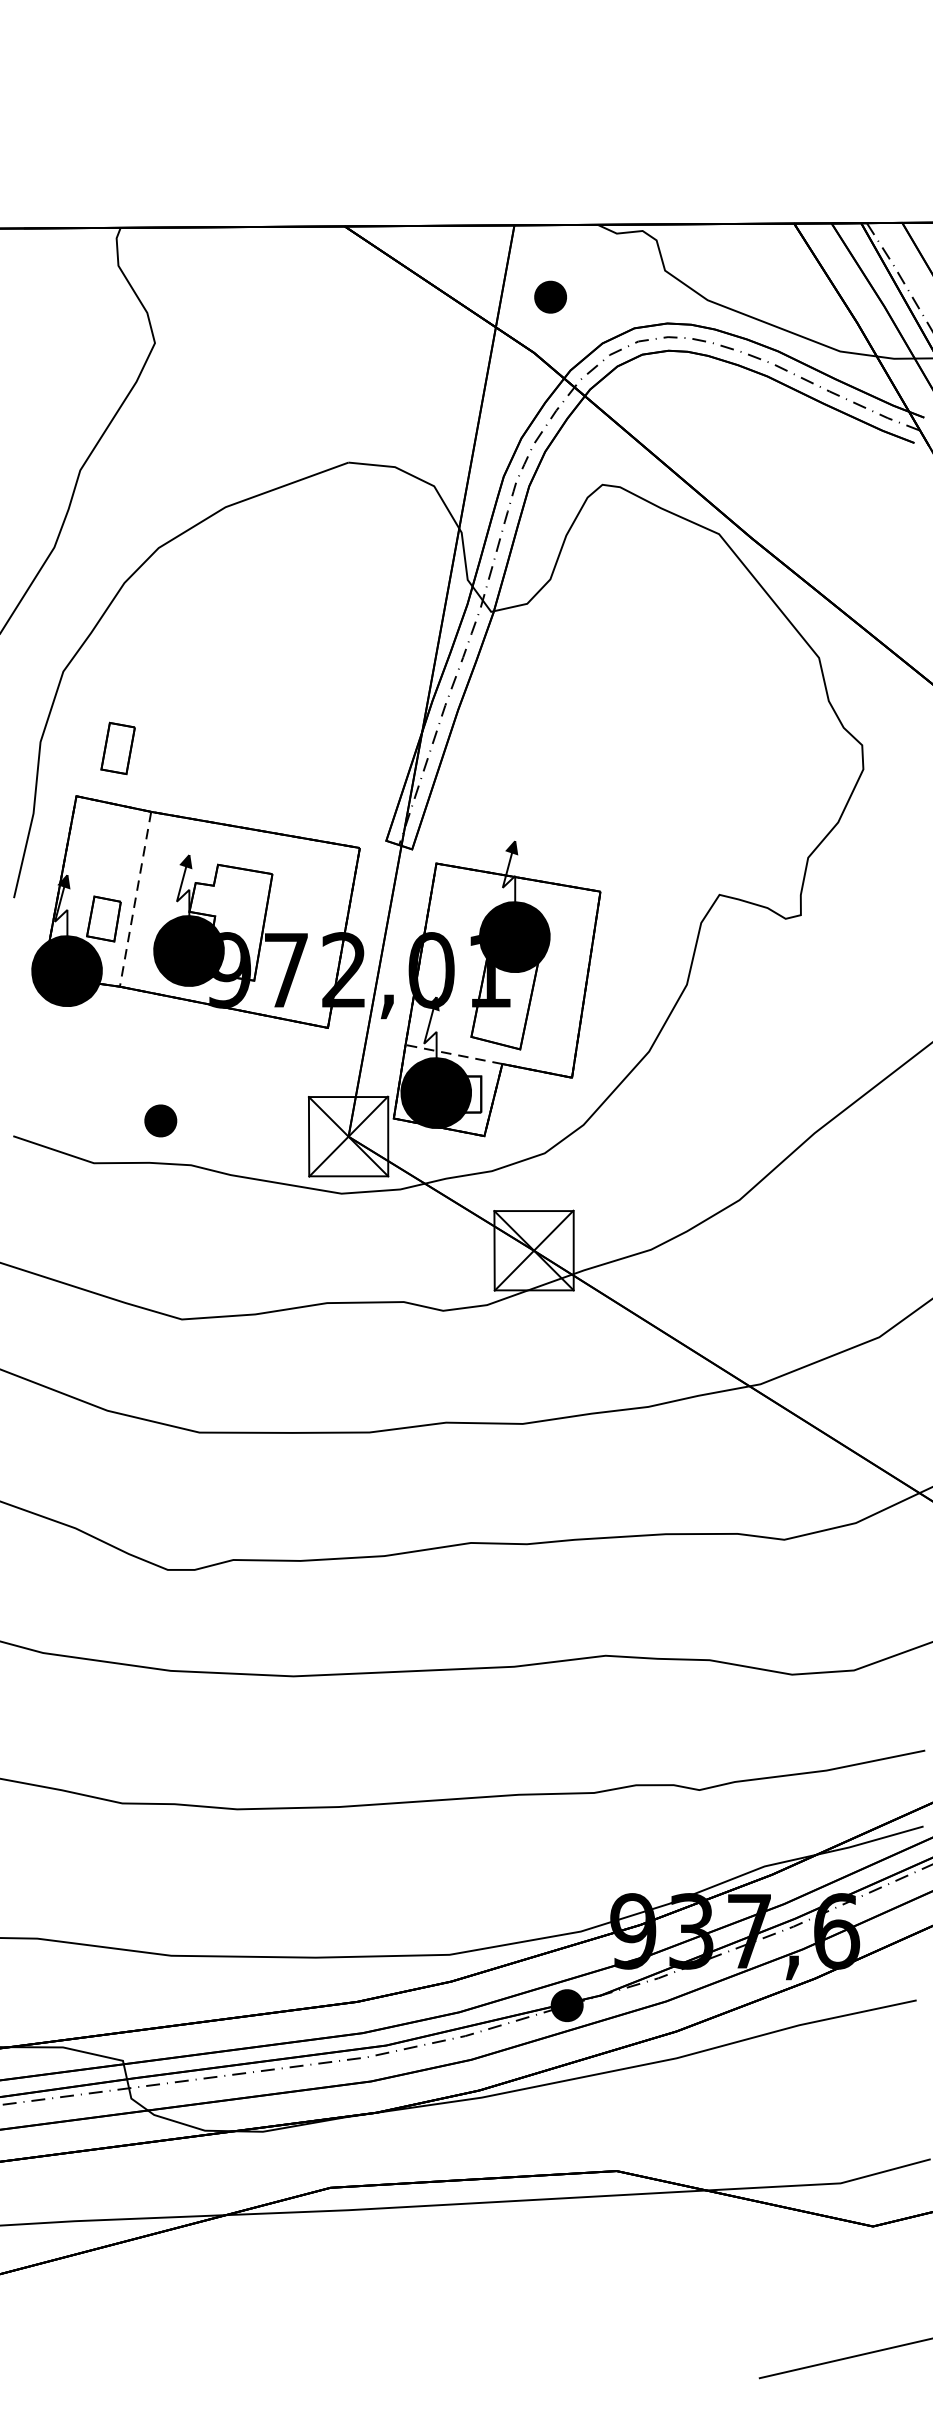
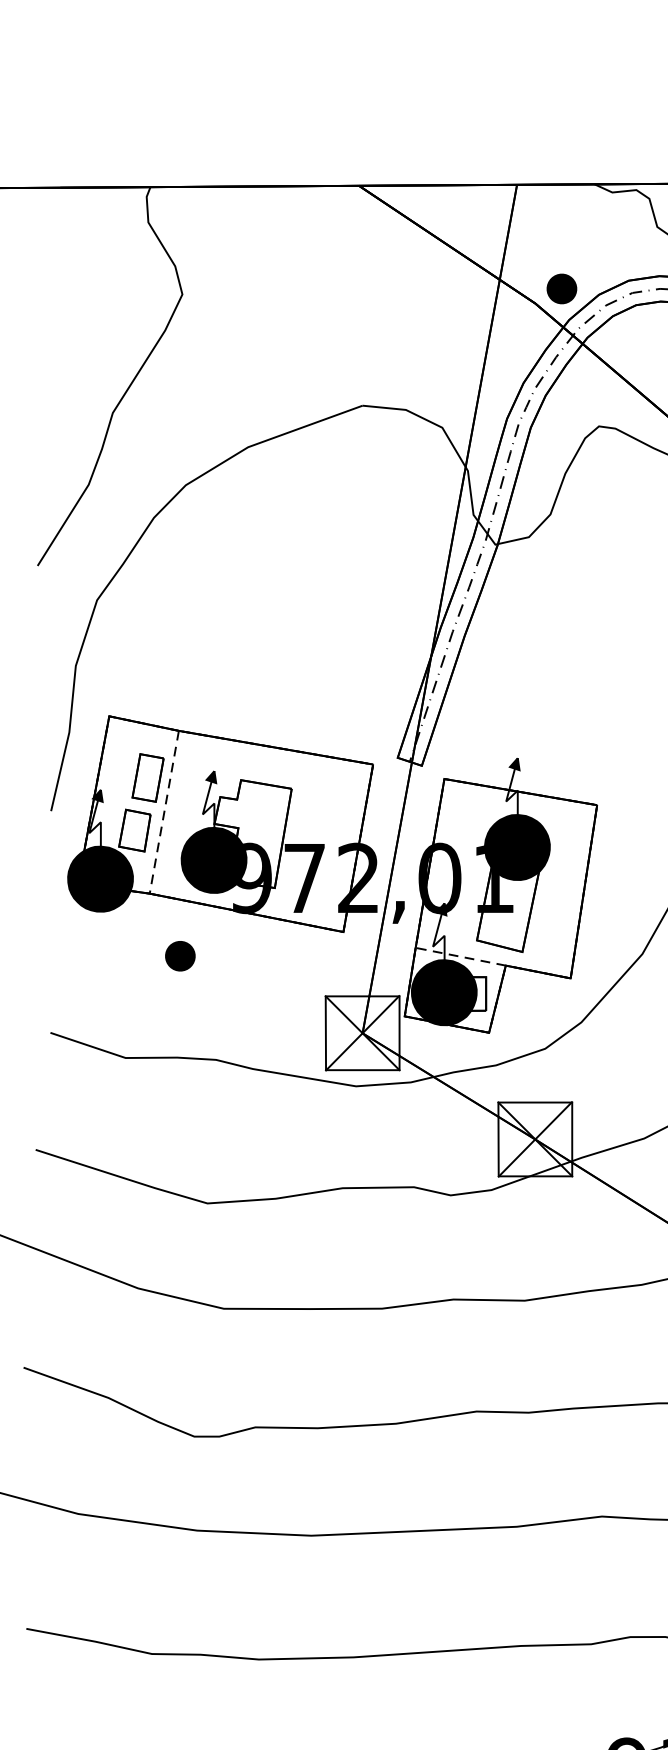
part: (550, 296) -> (561, 288), moved
part: (117, 748) -> (147, 778), moved
part: (160, 1120) -> (180, 955), moved

